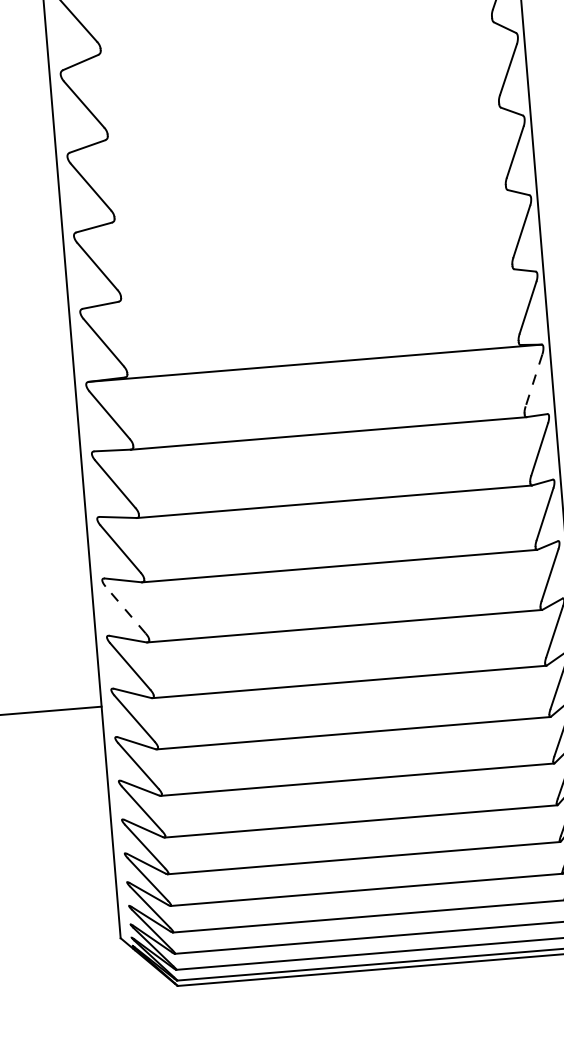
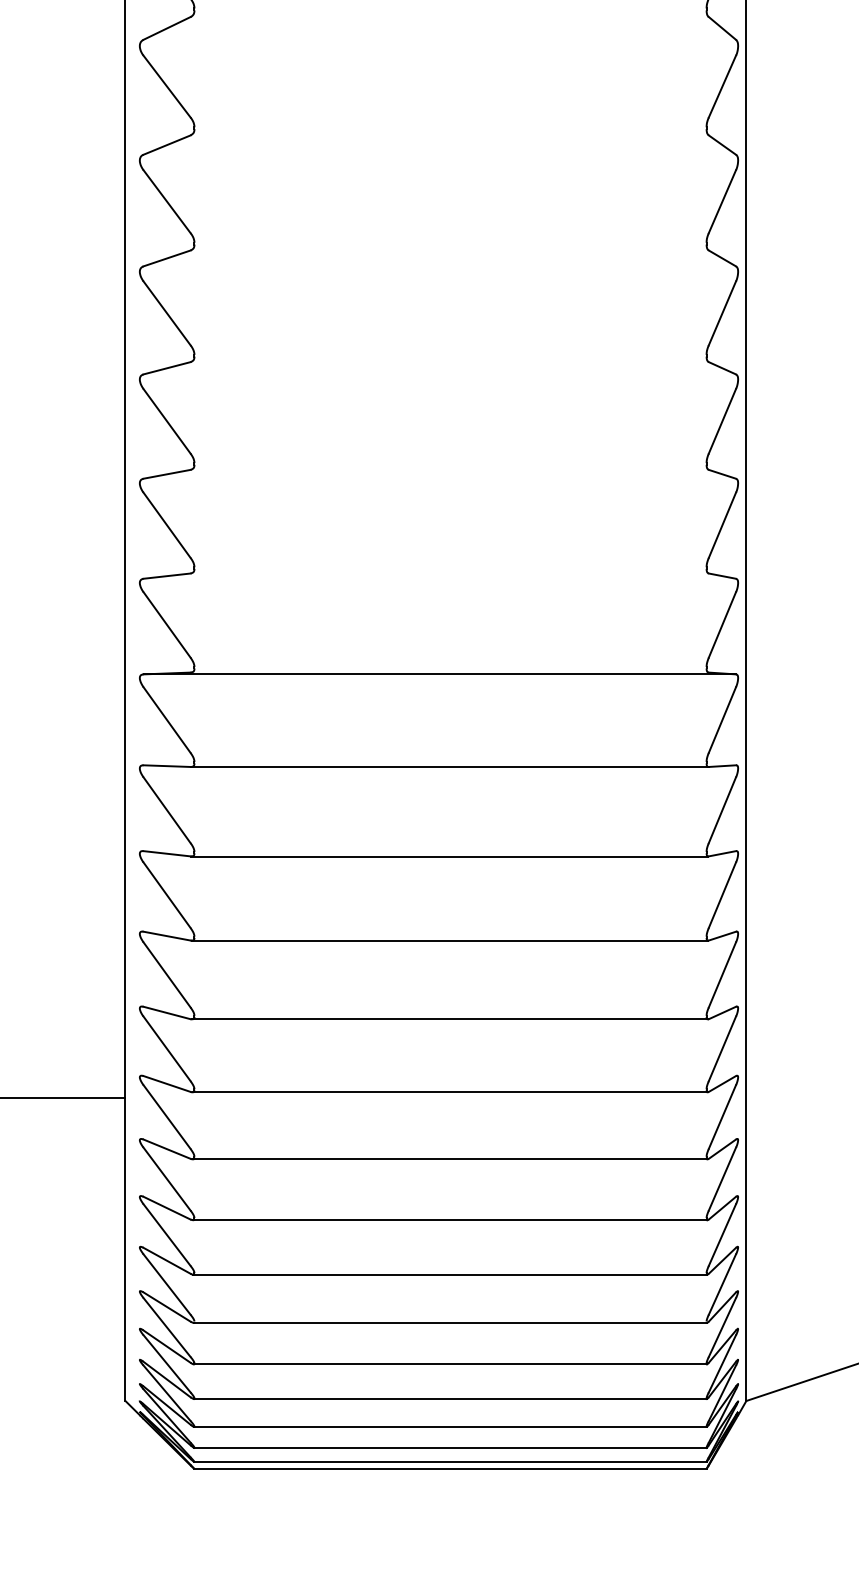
line: (534, 380) -> (722, 720), dashed -> solid
line: (125, 609) -> (166, 974), dashed -> solid

